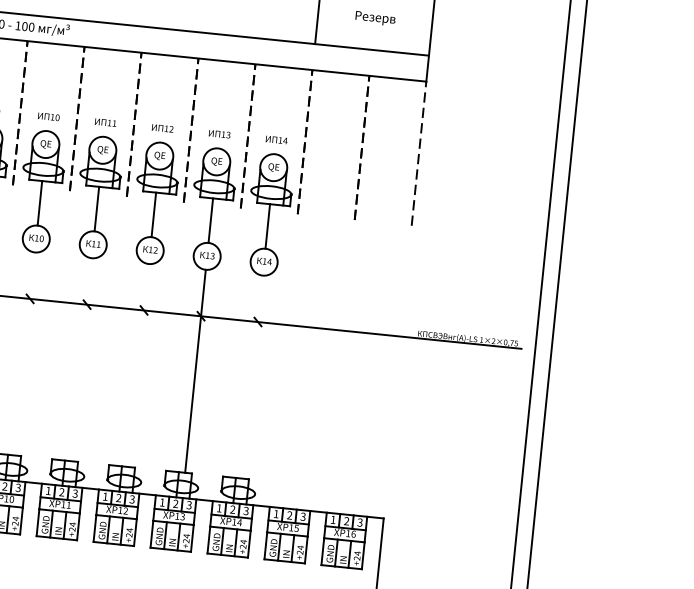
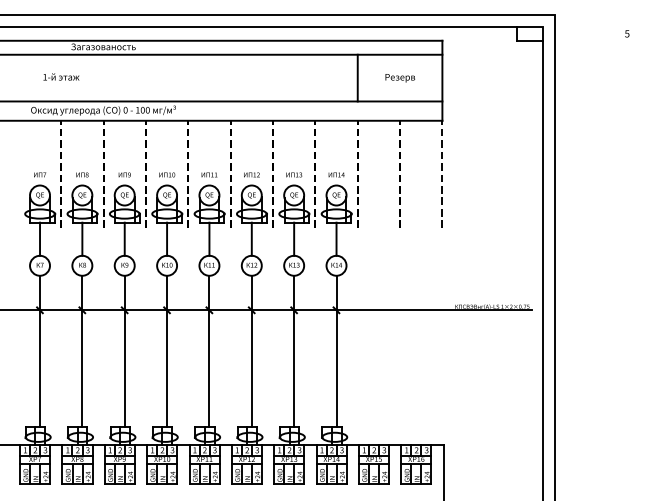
line: (25, 353) -> (167, 350), added
line: (81, 358) -> (209, 350), added
line: (138, 364) -> (251, 350), added
line: (252, 376) -> (336, 350), added

